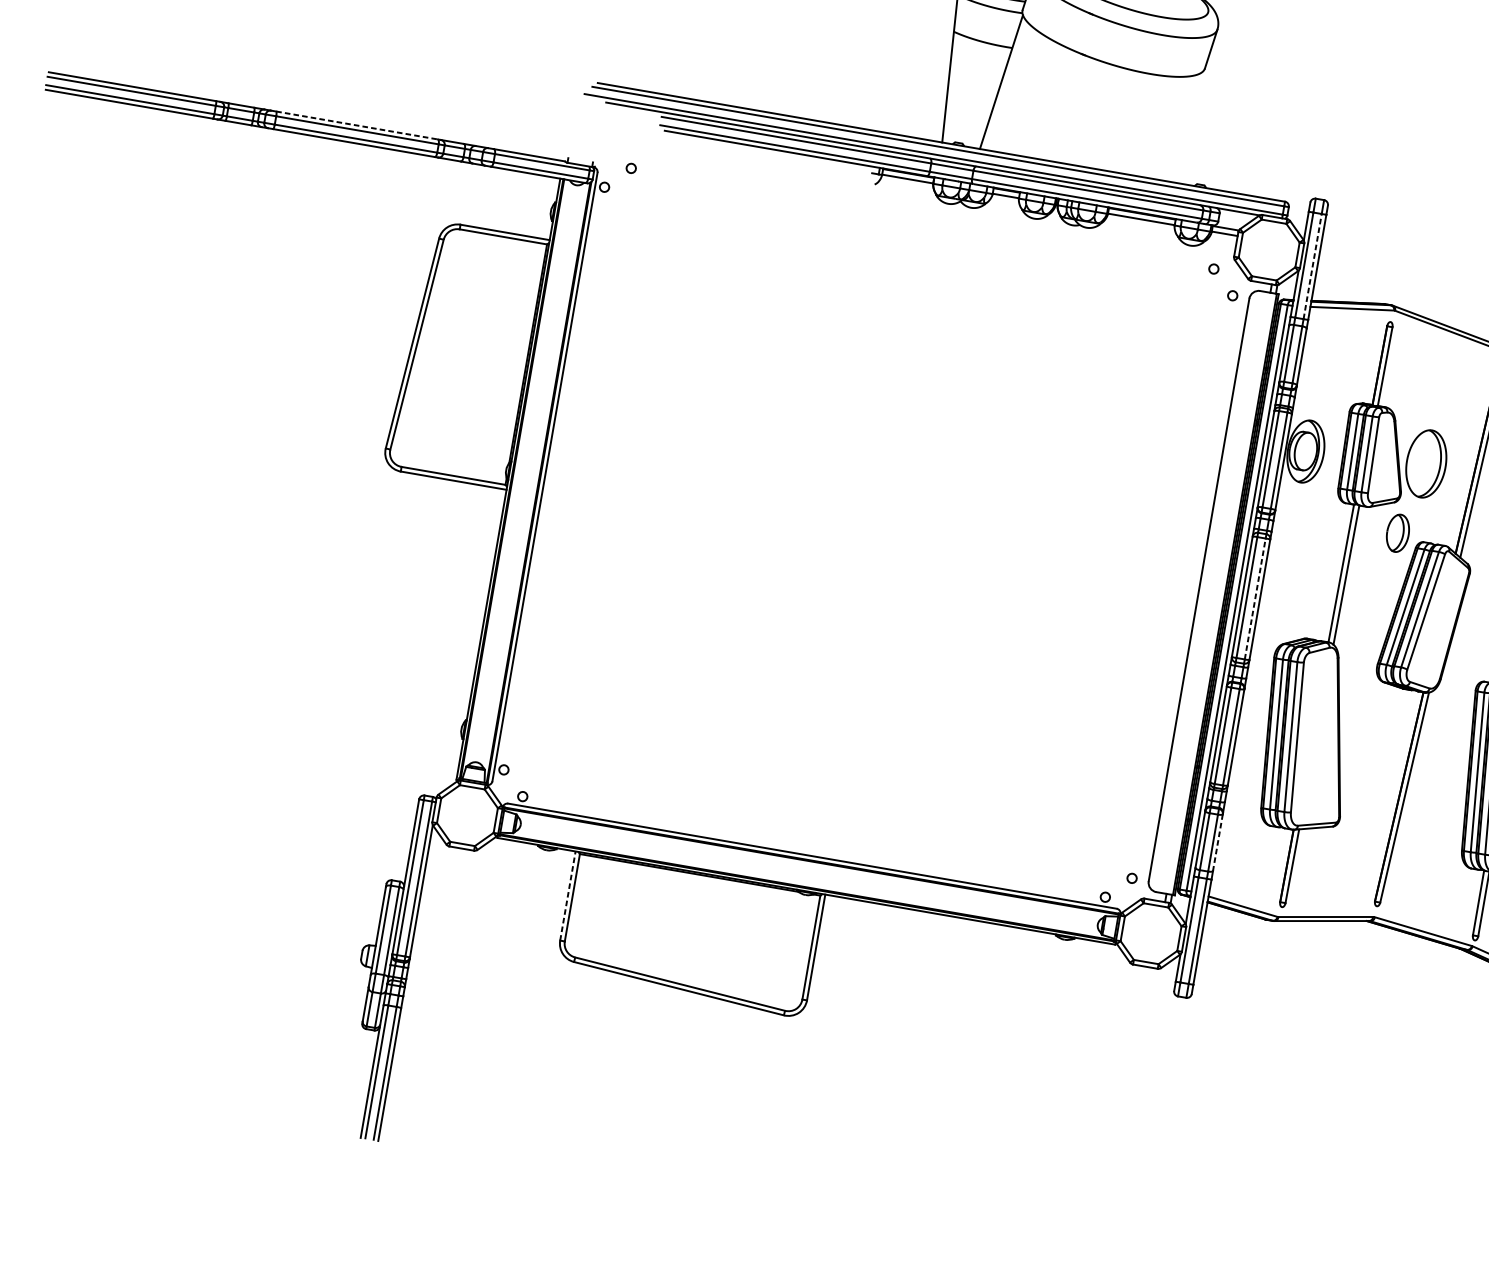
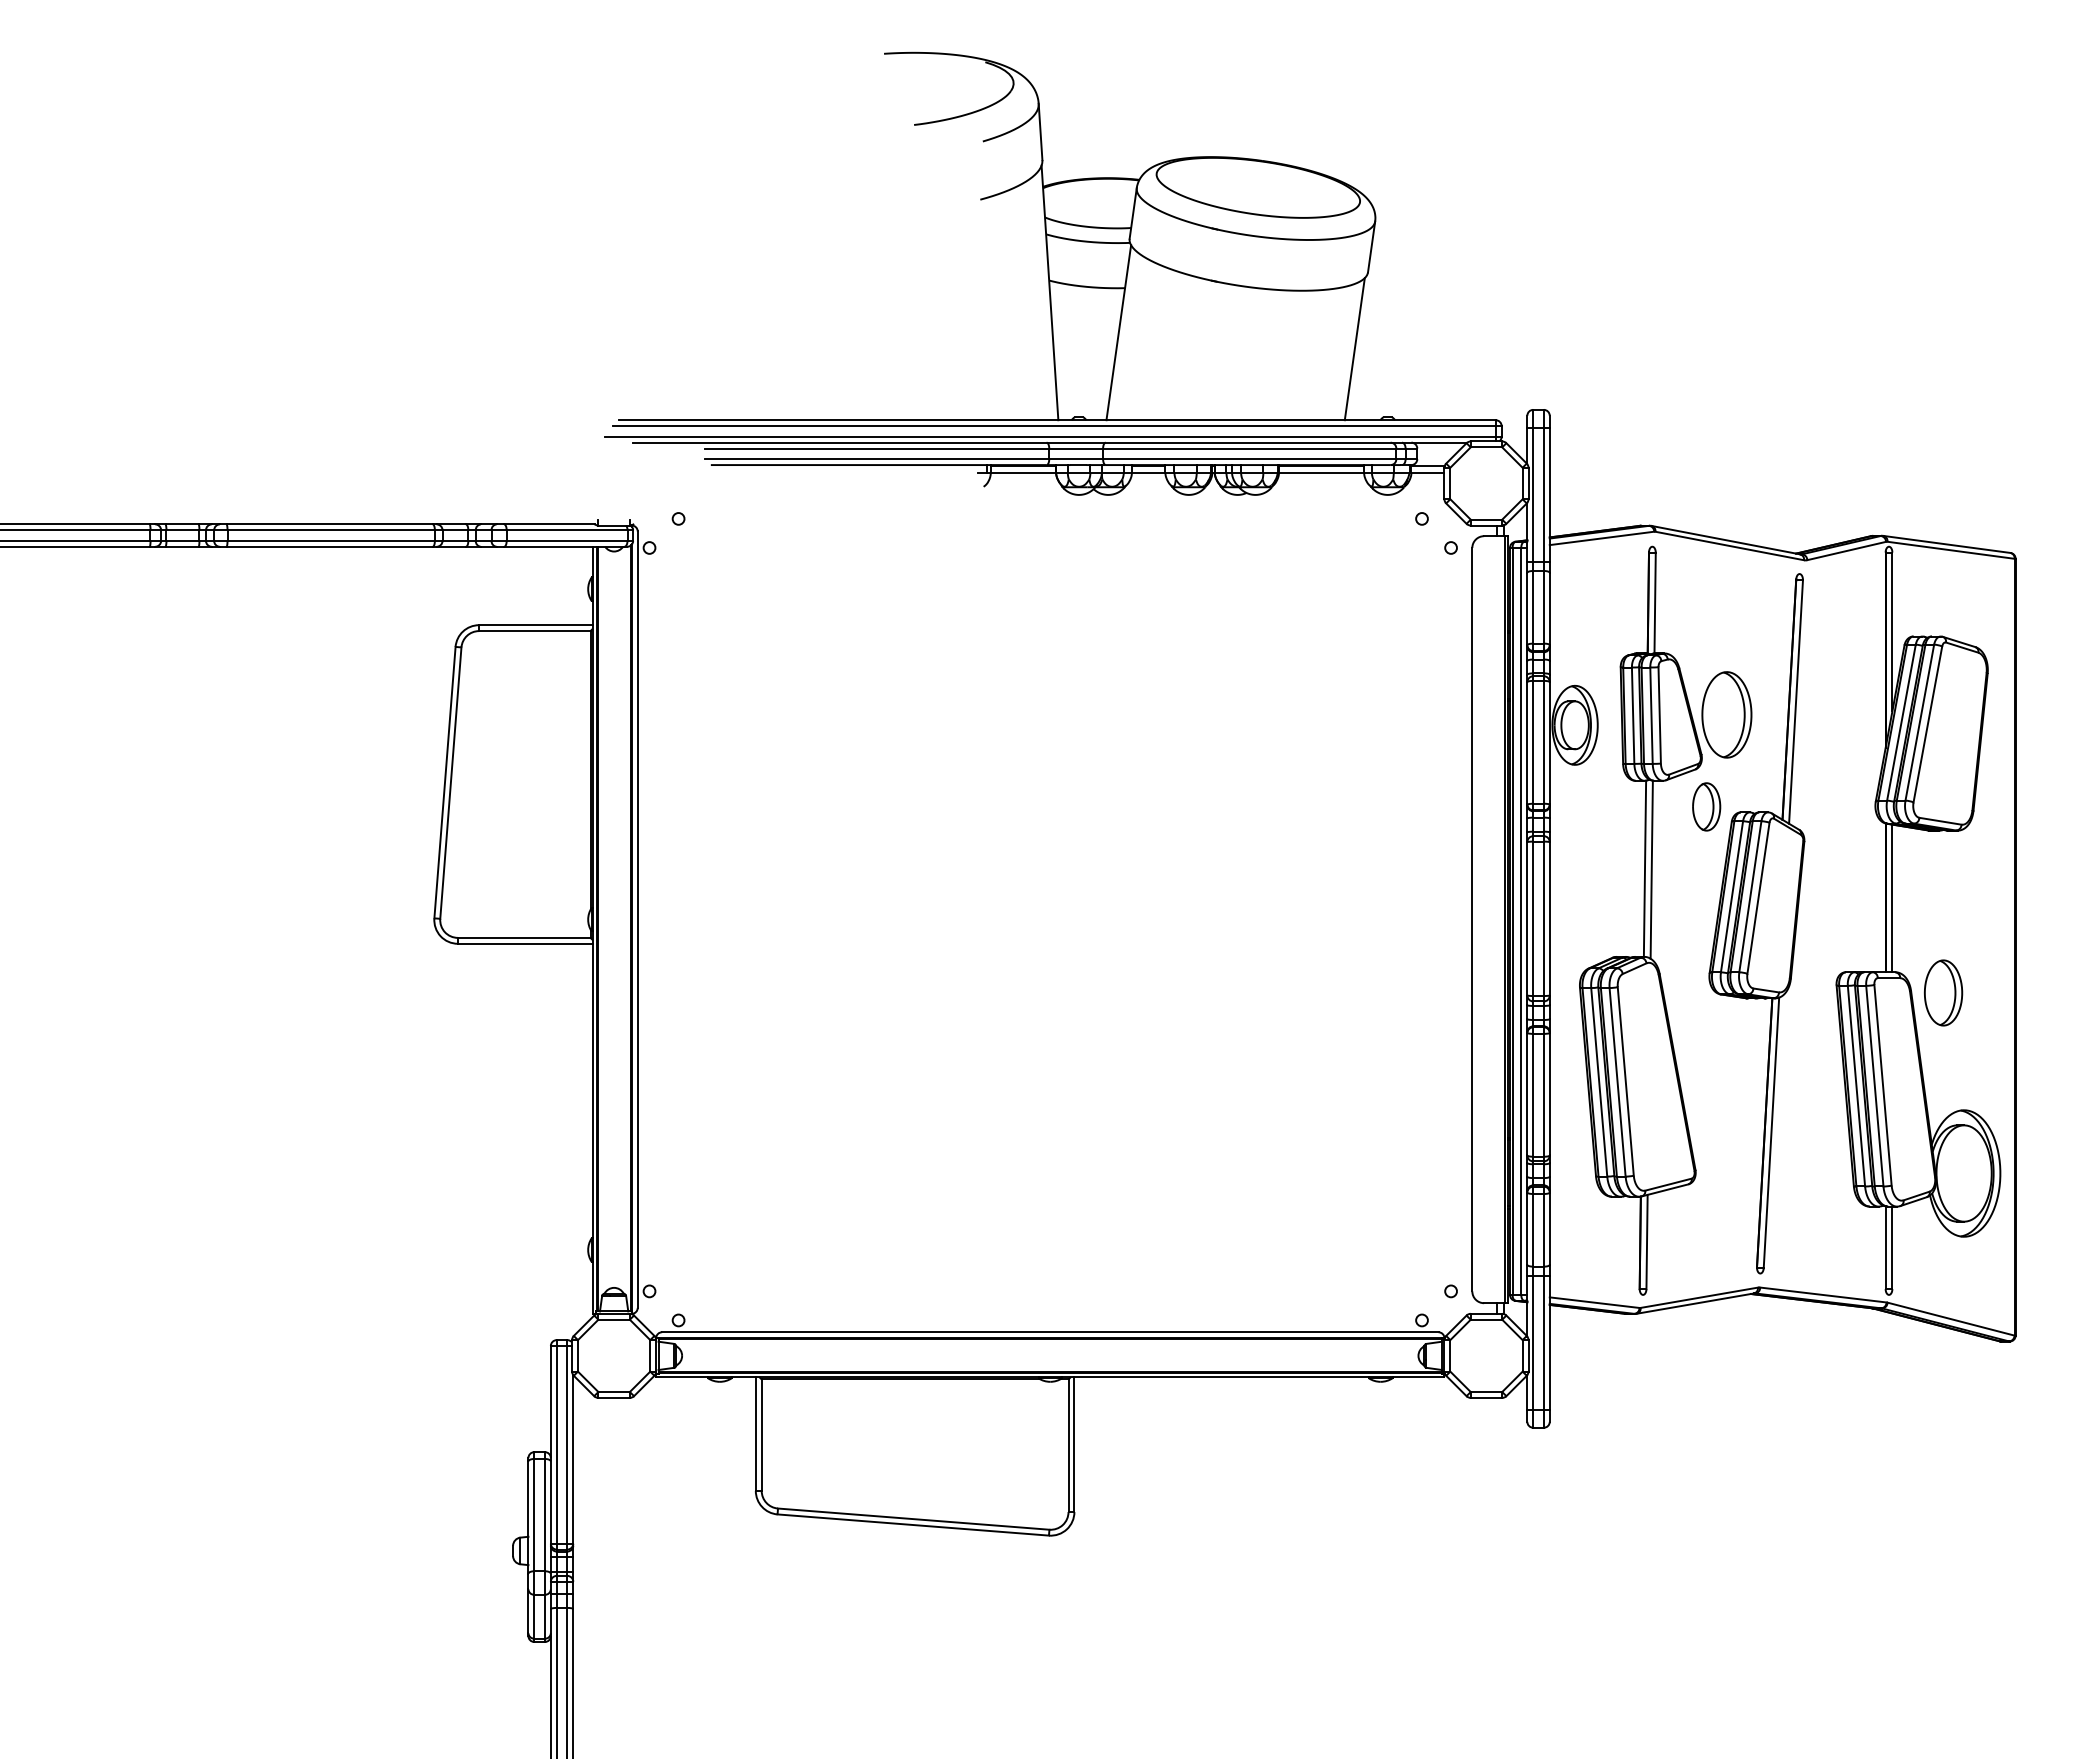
line: (357, 125) -> (330, 524), dashed -> solid
line: (1183, 127) -> (1354, 349), added
line: (1312, 266) -> (1543, 494), dashed -> solid
line: (1255, 598) -> (1543, 918), dashed -> solid
line: (1217, 843) -> (1549, 1229), dashed -> solid
line: (567, 896) -> (755, 1434), dashed -> solid

